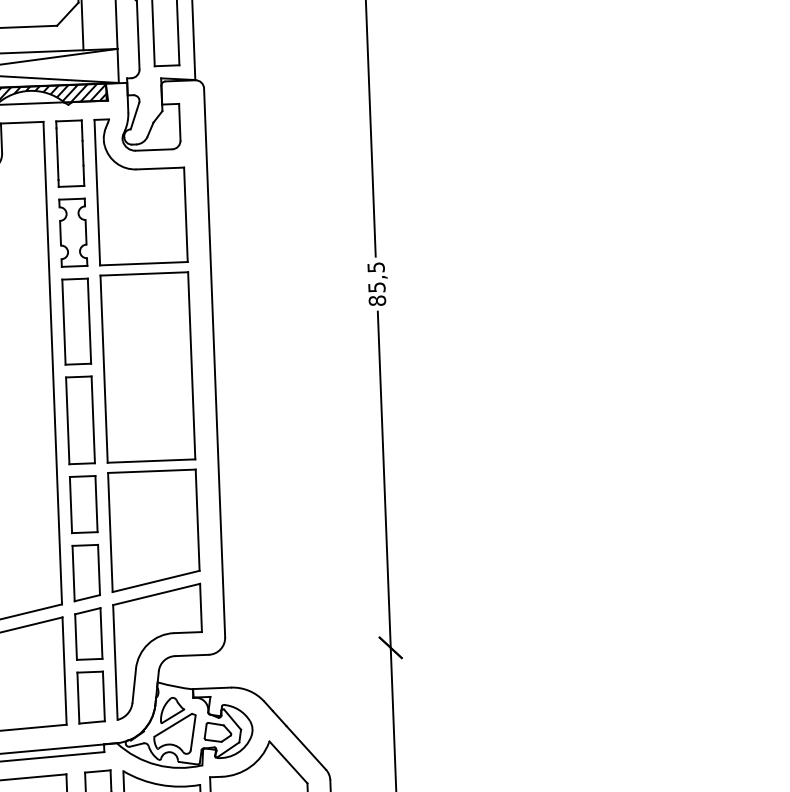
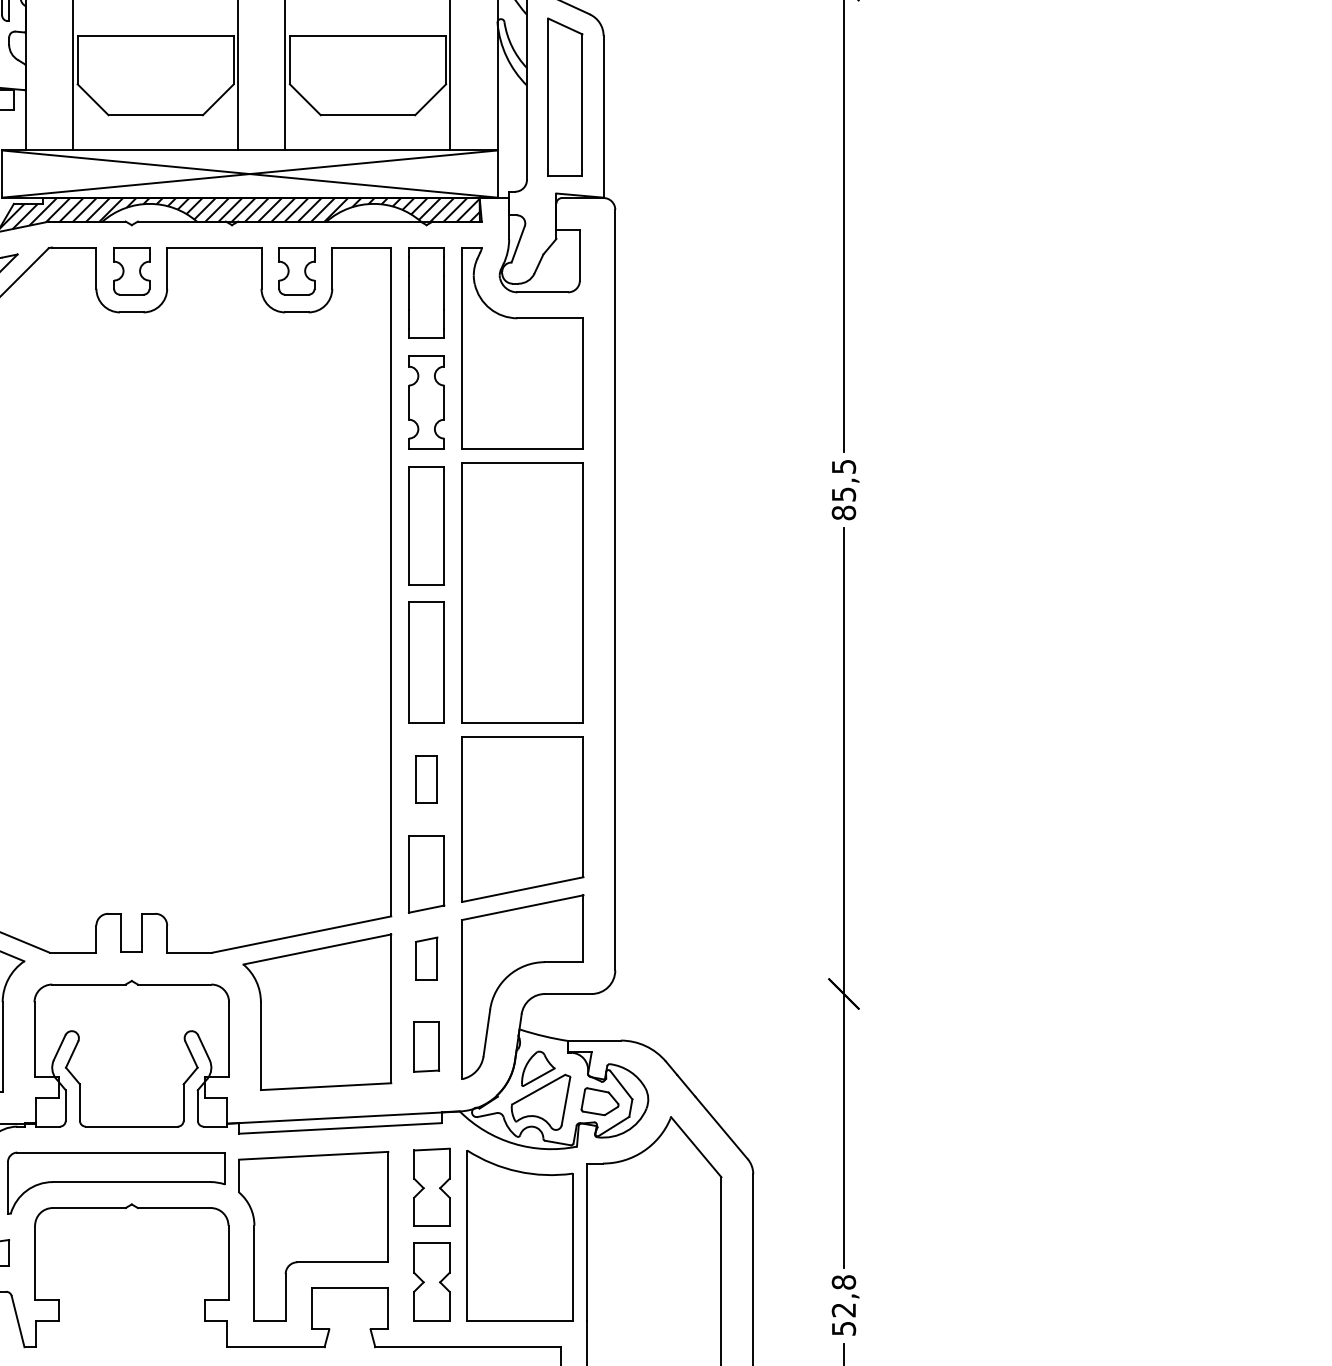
part: (83, 503) -> (426, 778), size x0.6
part: (88, 633) -> (426, 958), size x0.6
part: (91, 697) -> (426, 1047), size x0.7

